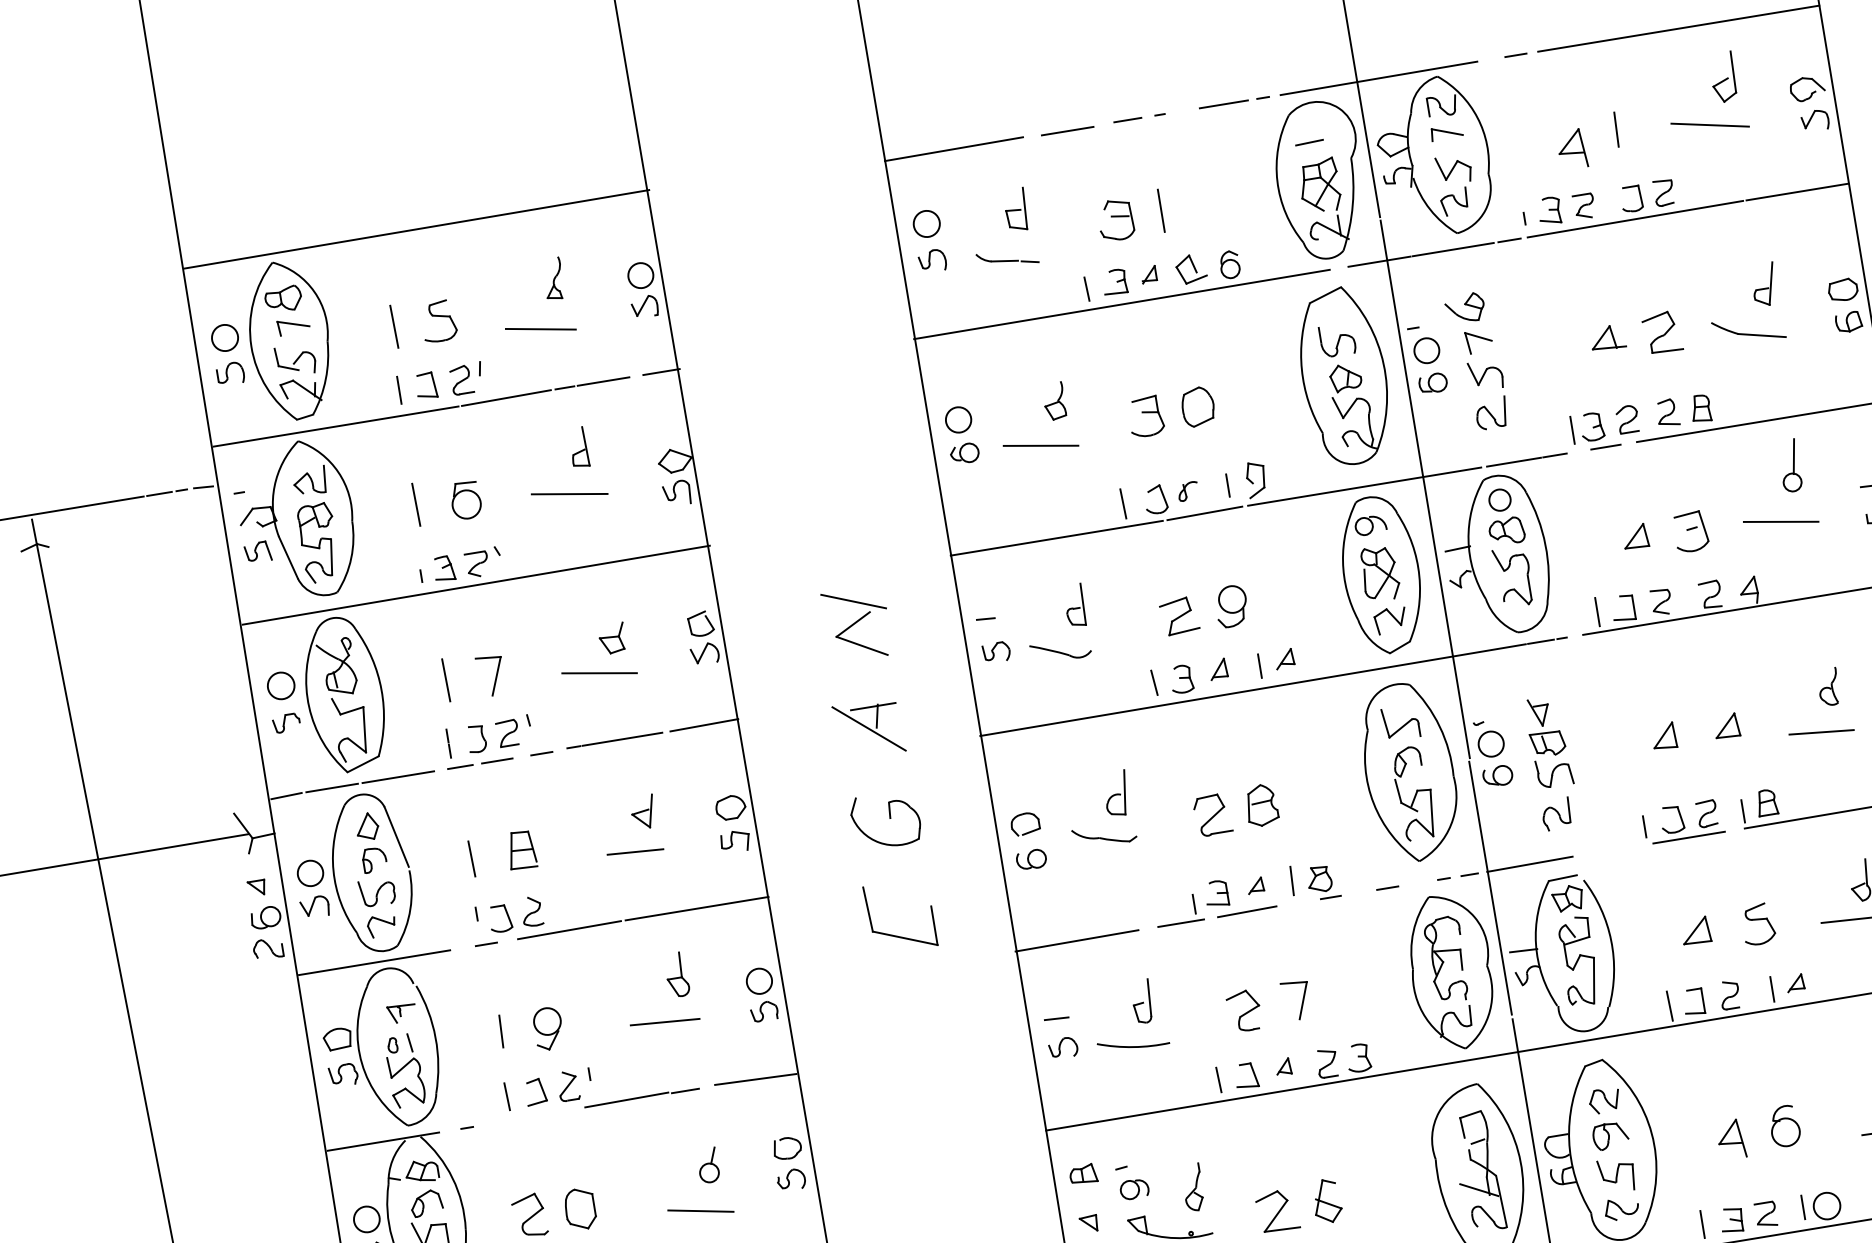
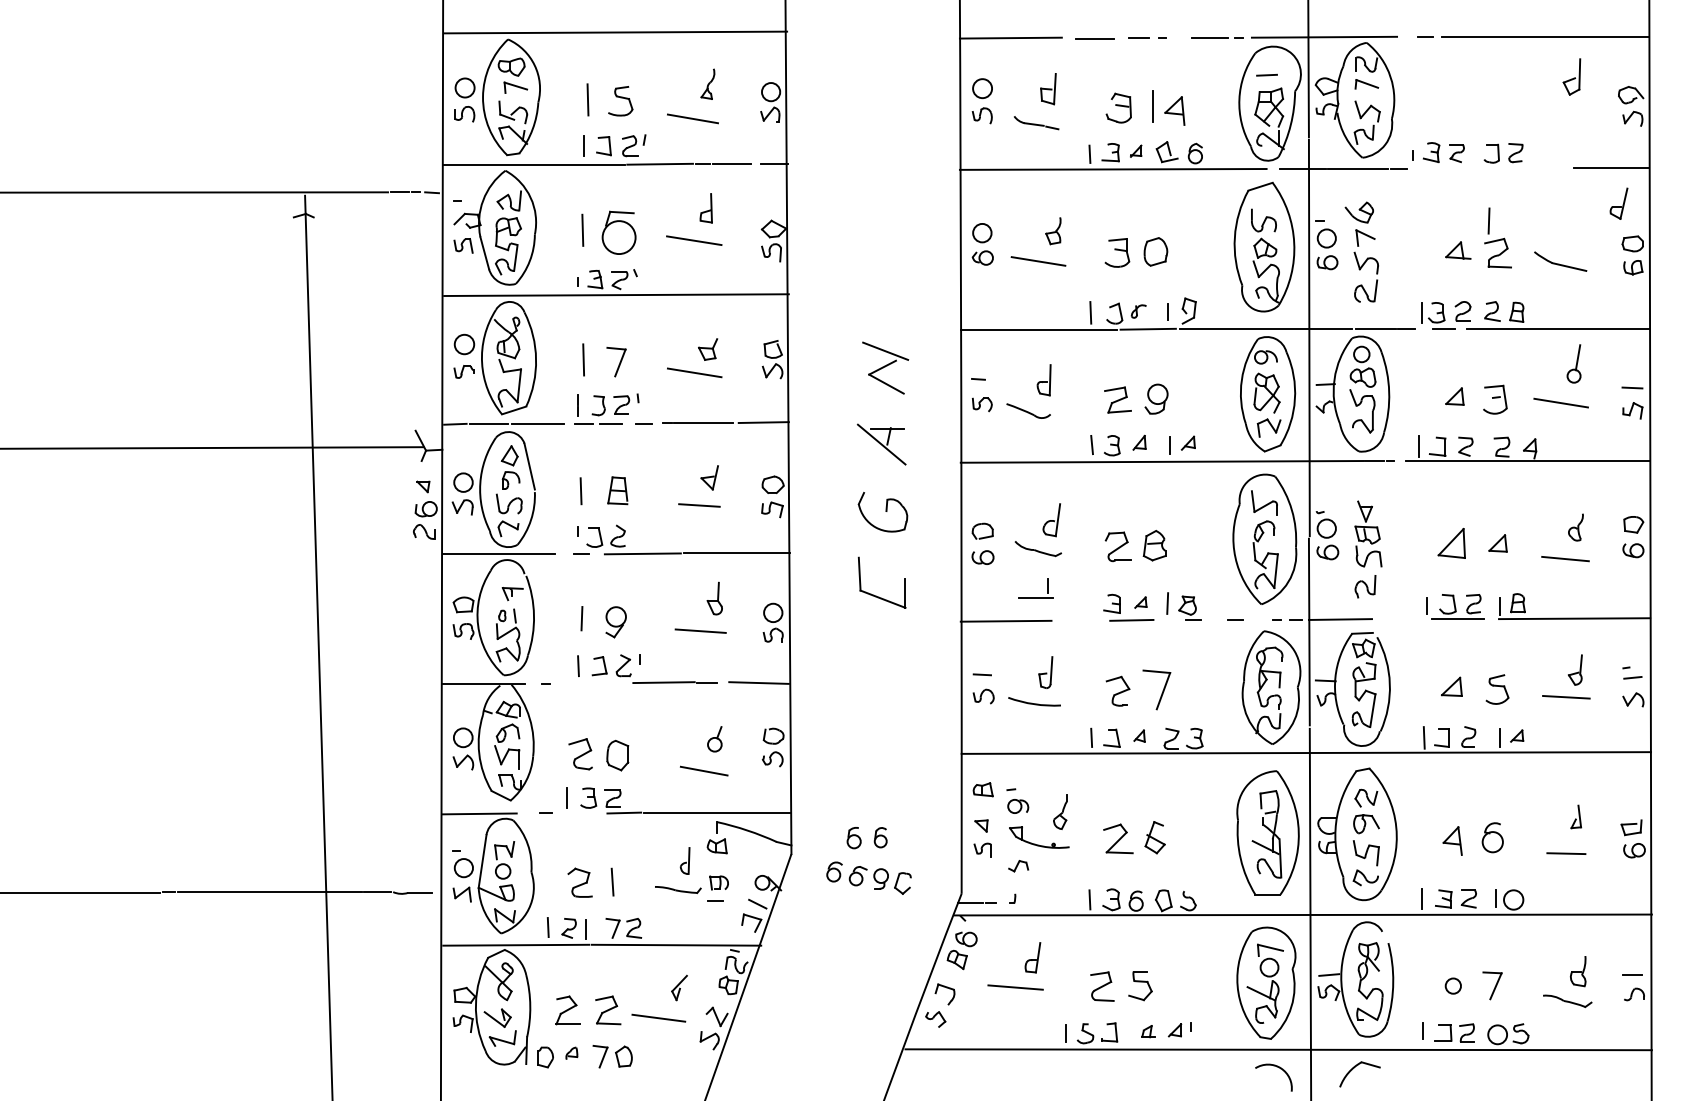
line: (1709, 124) -> (1556, 109), removed
line: (1615, 129) -> (1488, 220), moved
part: (1571, 148) -> (1174, 110), moved
line: (1634, 219) -> (1491, 168), removed
part: (1763, 284) -> (1618, 203), moved
part: (465, 501) -> (618, 233), size x1.6
part: (1663, 736) -> (1451, 543), size x1.6
part: (1180, 922) -> (1035, 597), moved
part: (1296, 999) -> (1156, 689), size x1.4

